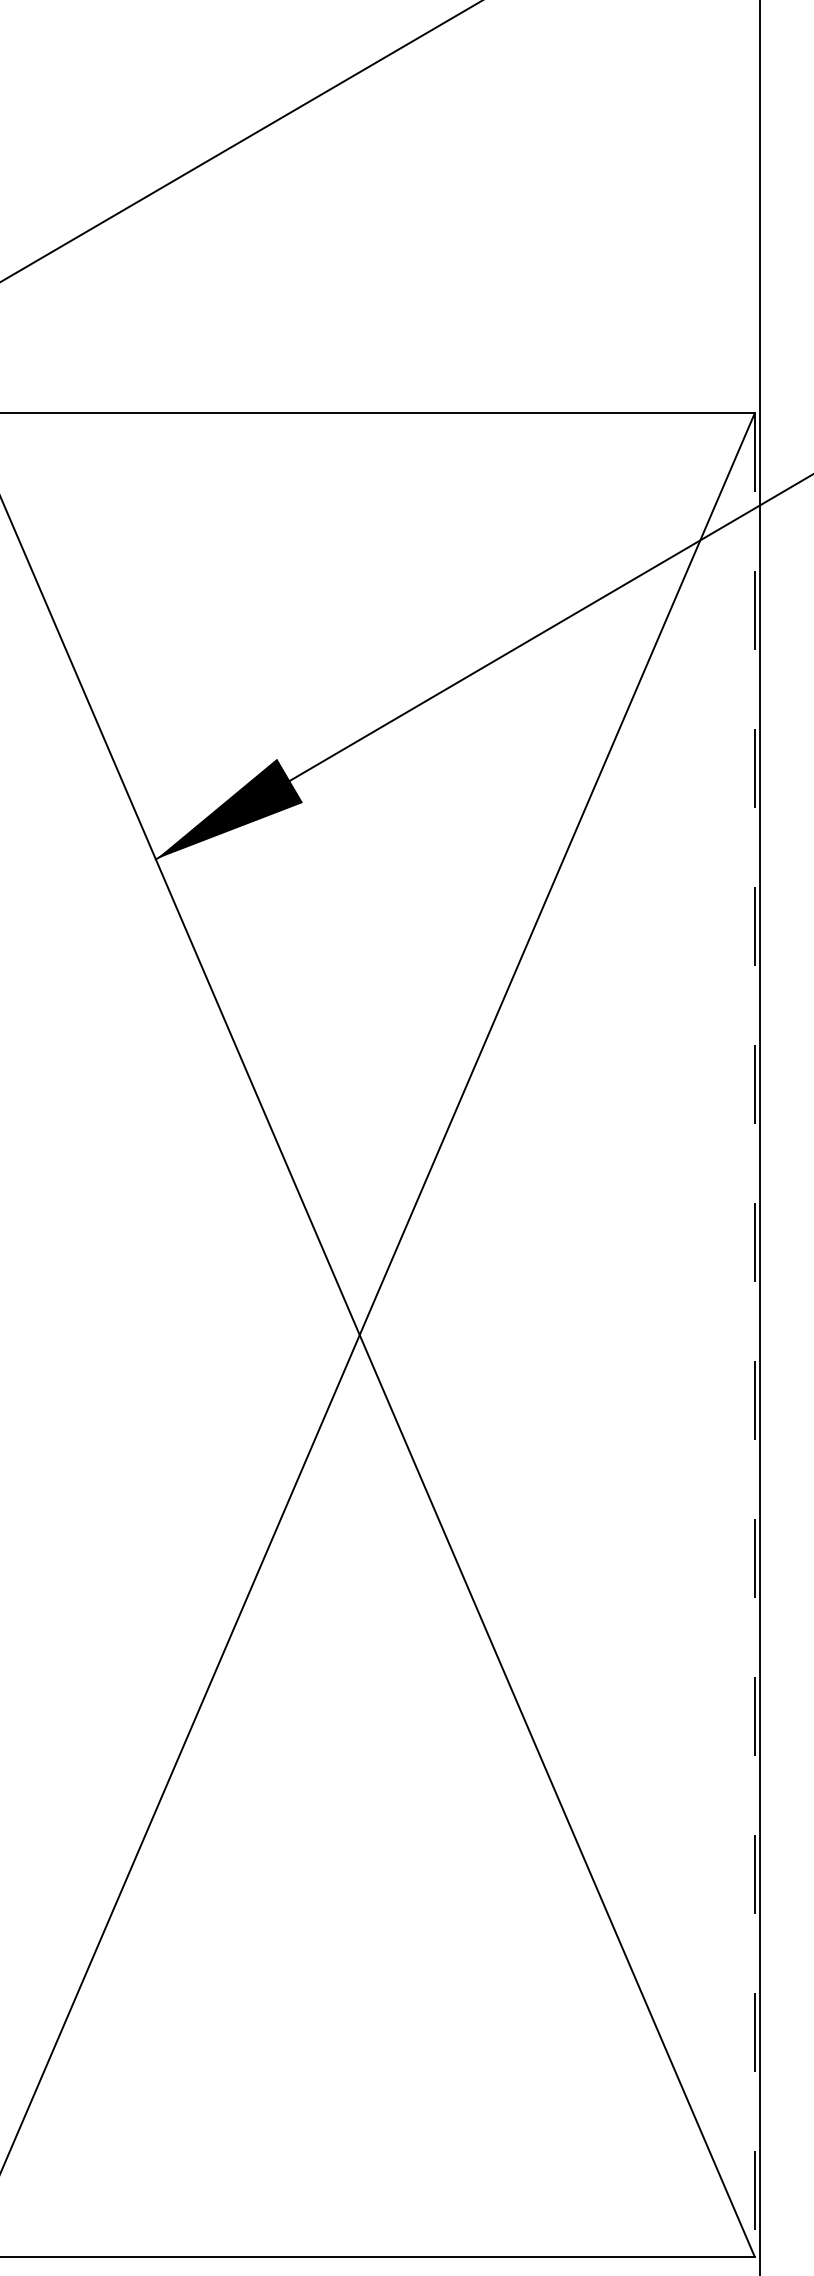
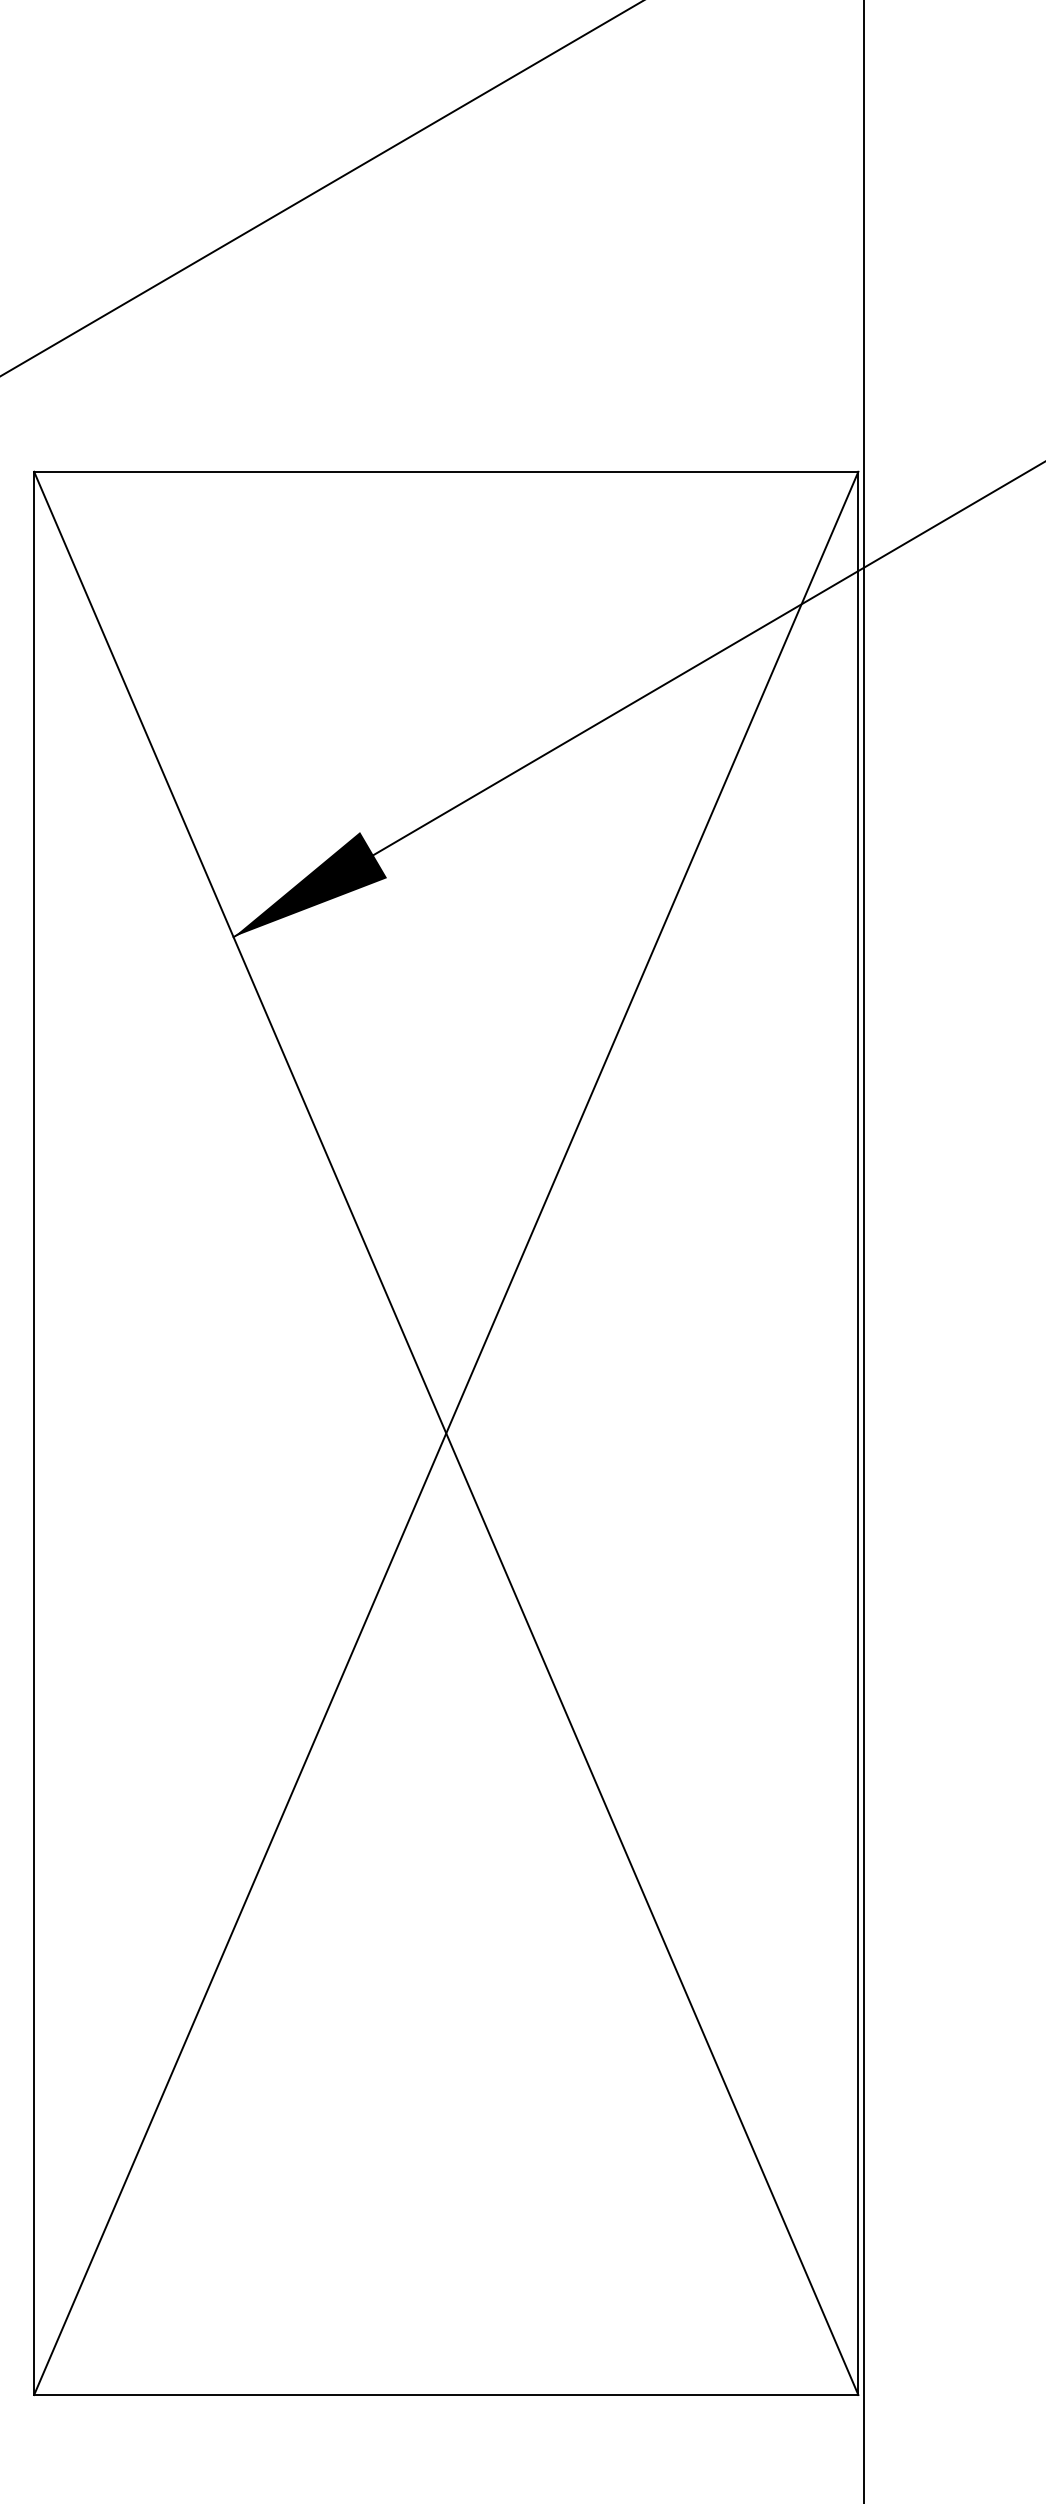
line: (754, 1335) -> (858, 1433), dashed -> solid

